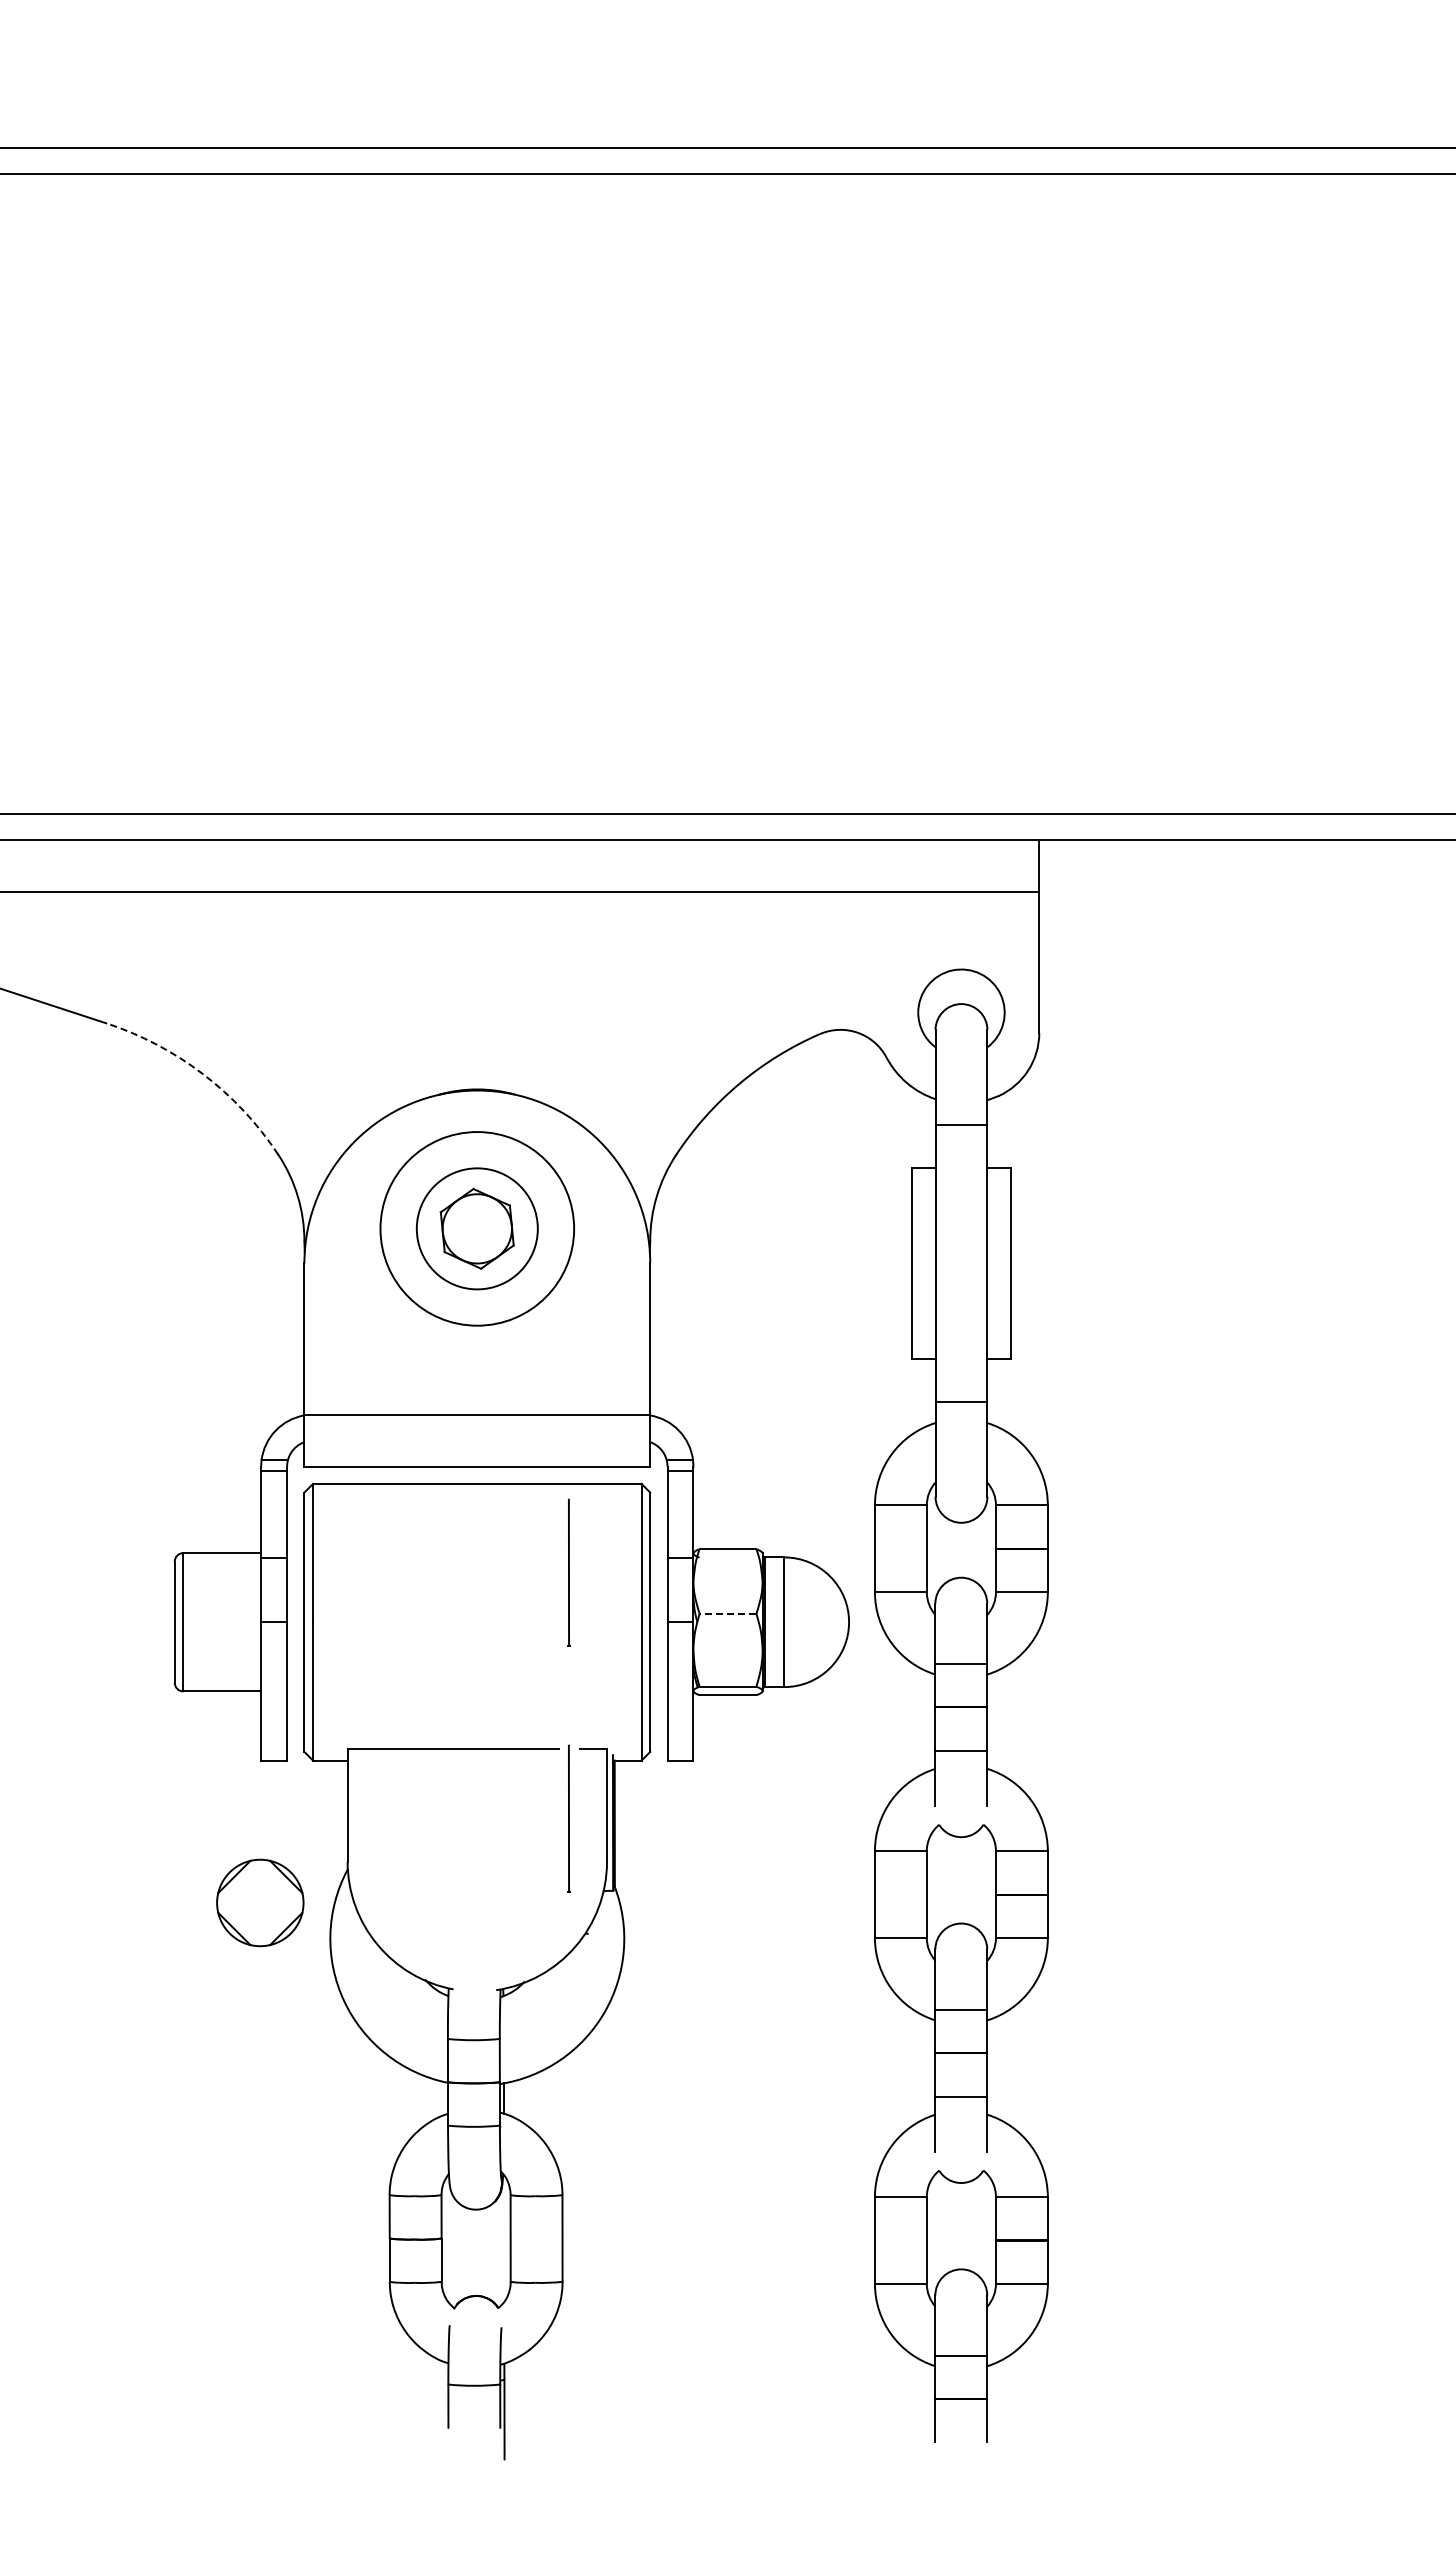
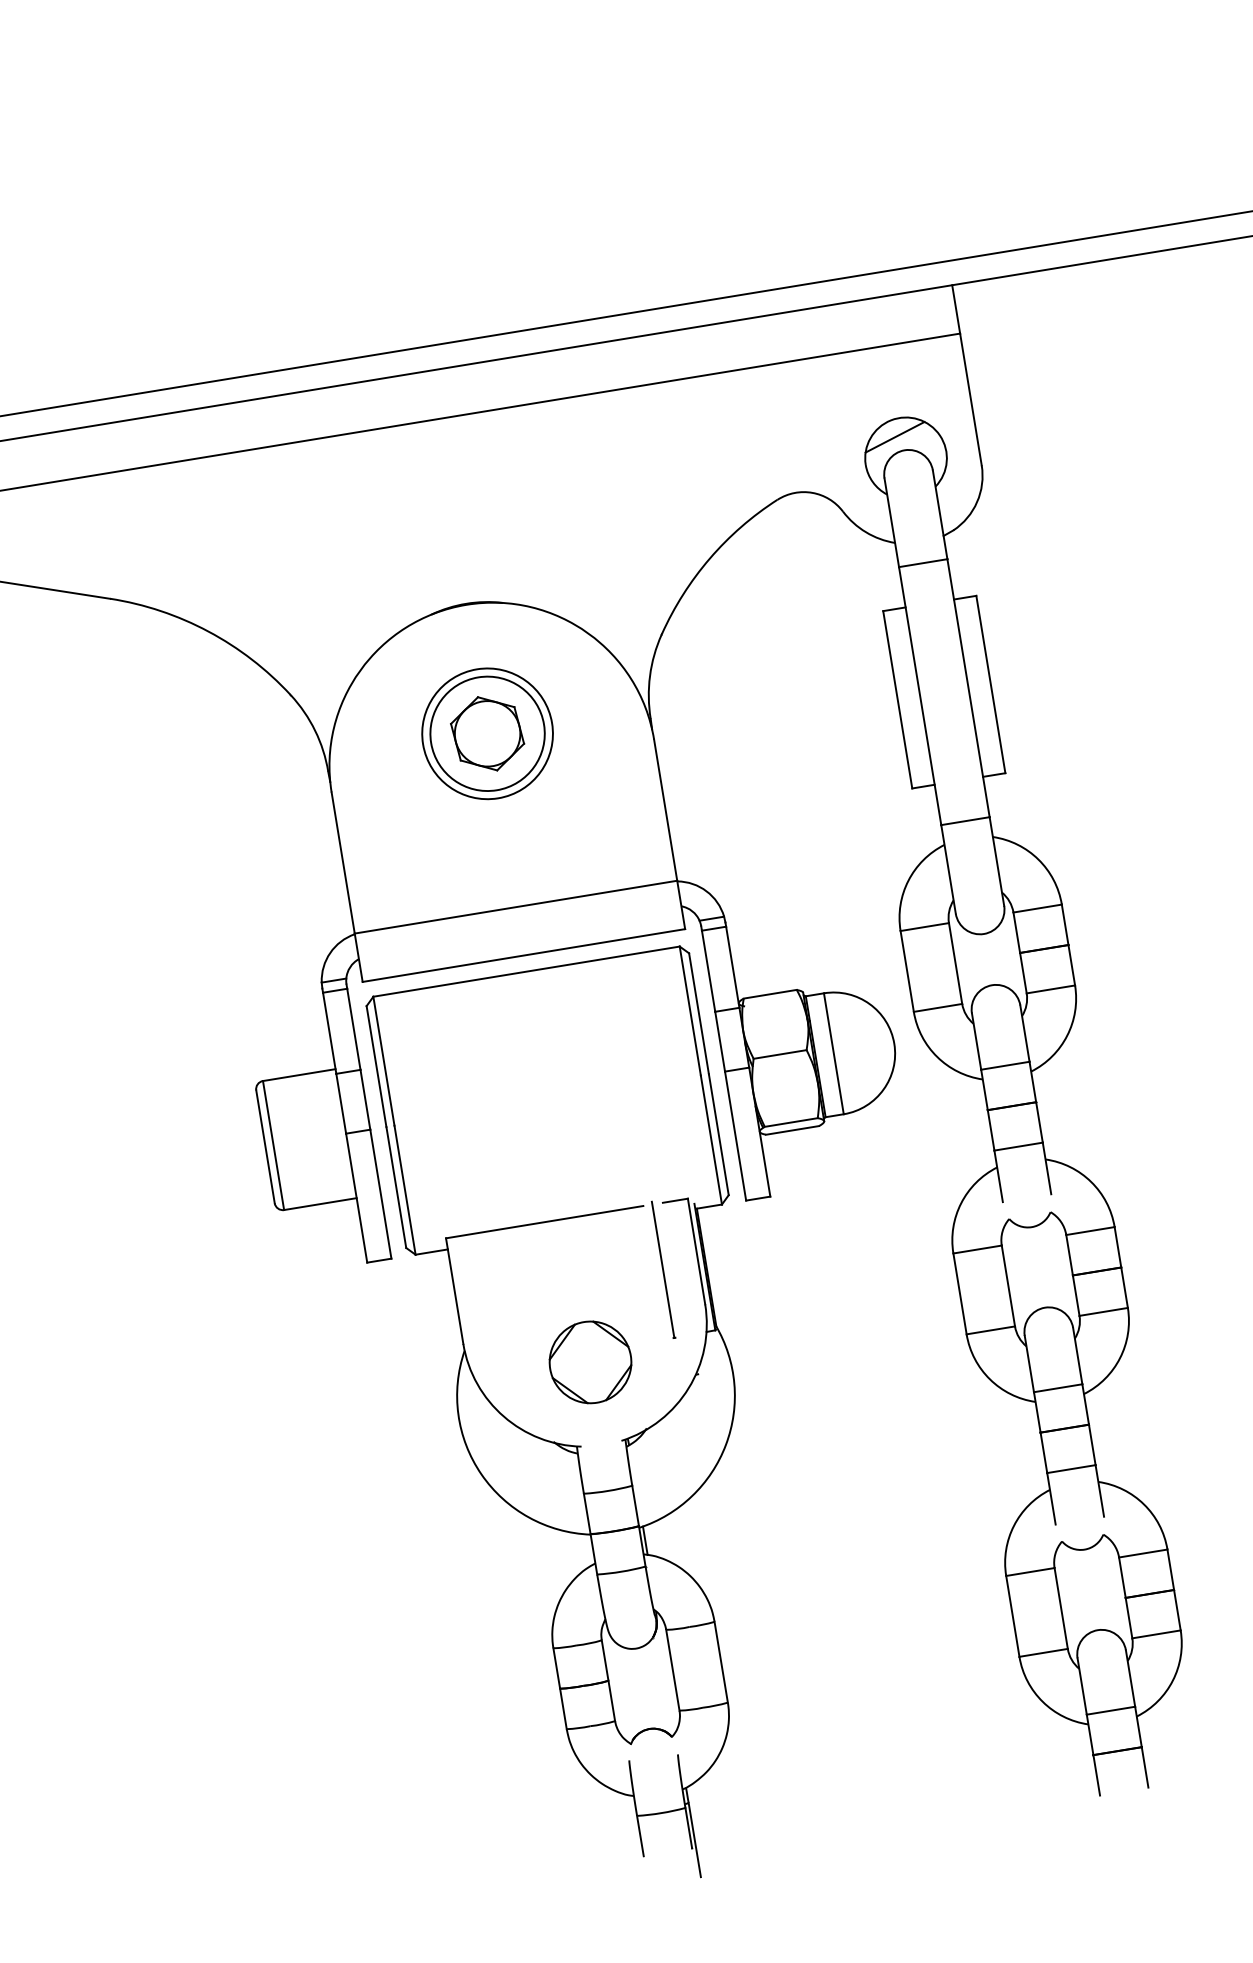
line: (953, 988) -> (894, 436), added
arc: (203, 1074) -> (208, 631), dashed -> solid
circle: (477, 1228) -> (487, 733), size x0.71
part: (568, 1572) -> (625, 1040), removed
line: (727, 1613) -> (779, 1054), dashed -> solid
part: (260, 1902) -> (590, 1361), moved

